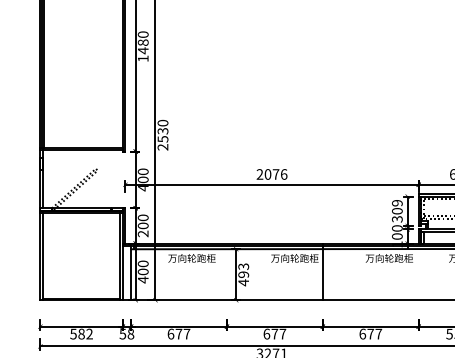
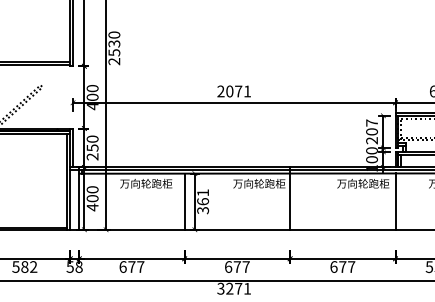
text: (284, 174) -> (247, 91), 2076 -> 2071
text: (397, 210) -> (372, 131), 309 -> 207
text: (142, 225) -> (91, 147), 200 -> 250
line: (226, 274) -> (184, 201), added
text: (243, 274) -> (202, 201), 493 -> 361
line: (418, 274) -> (395, 201), added

